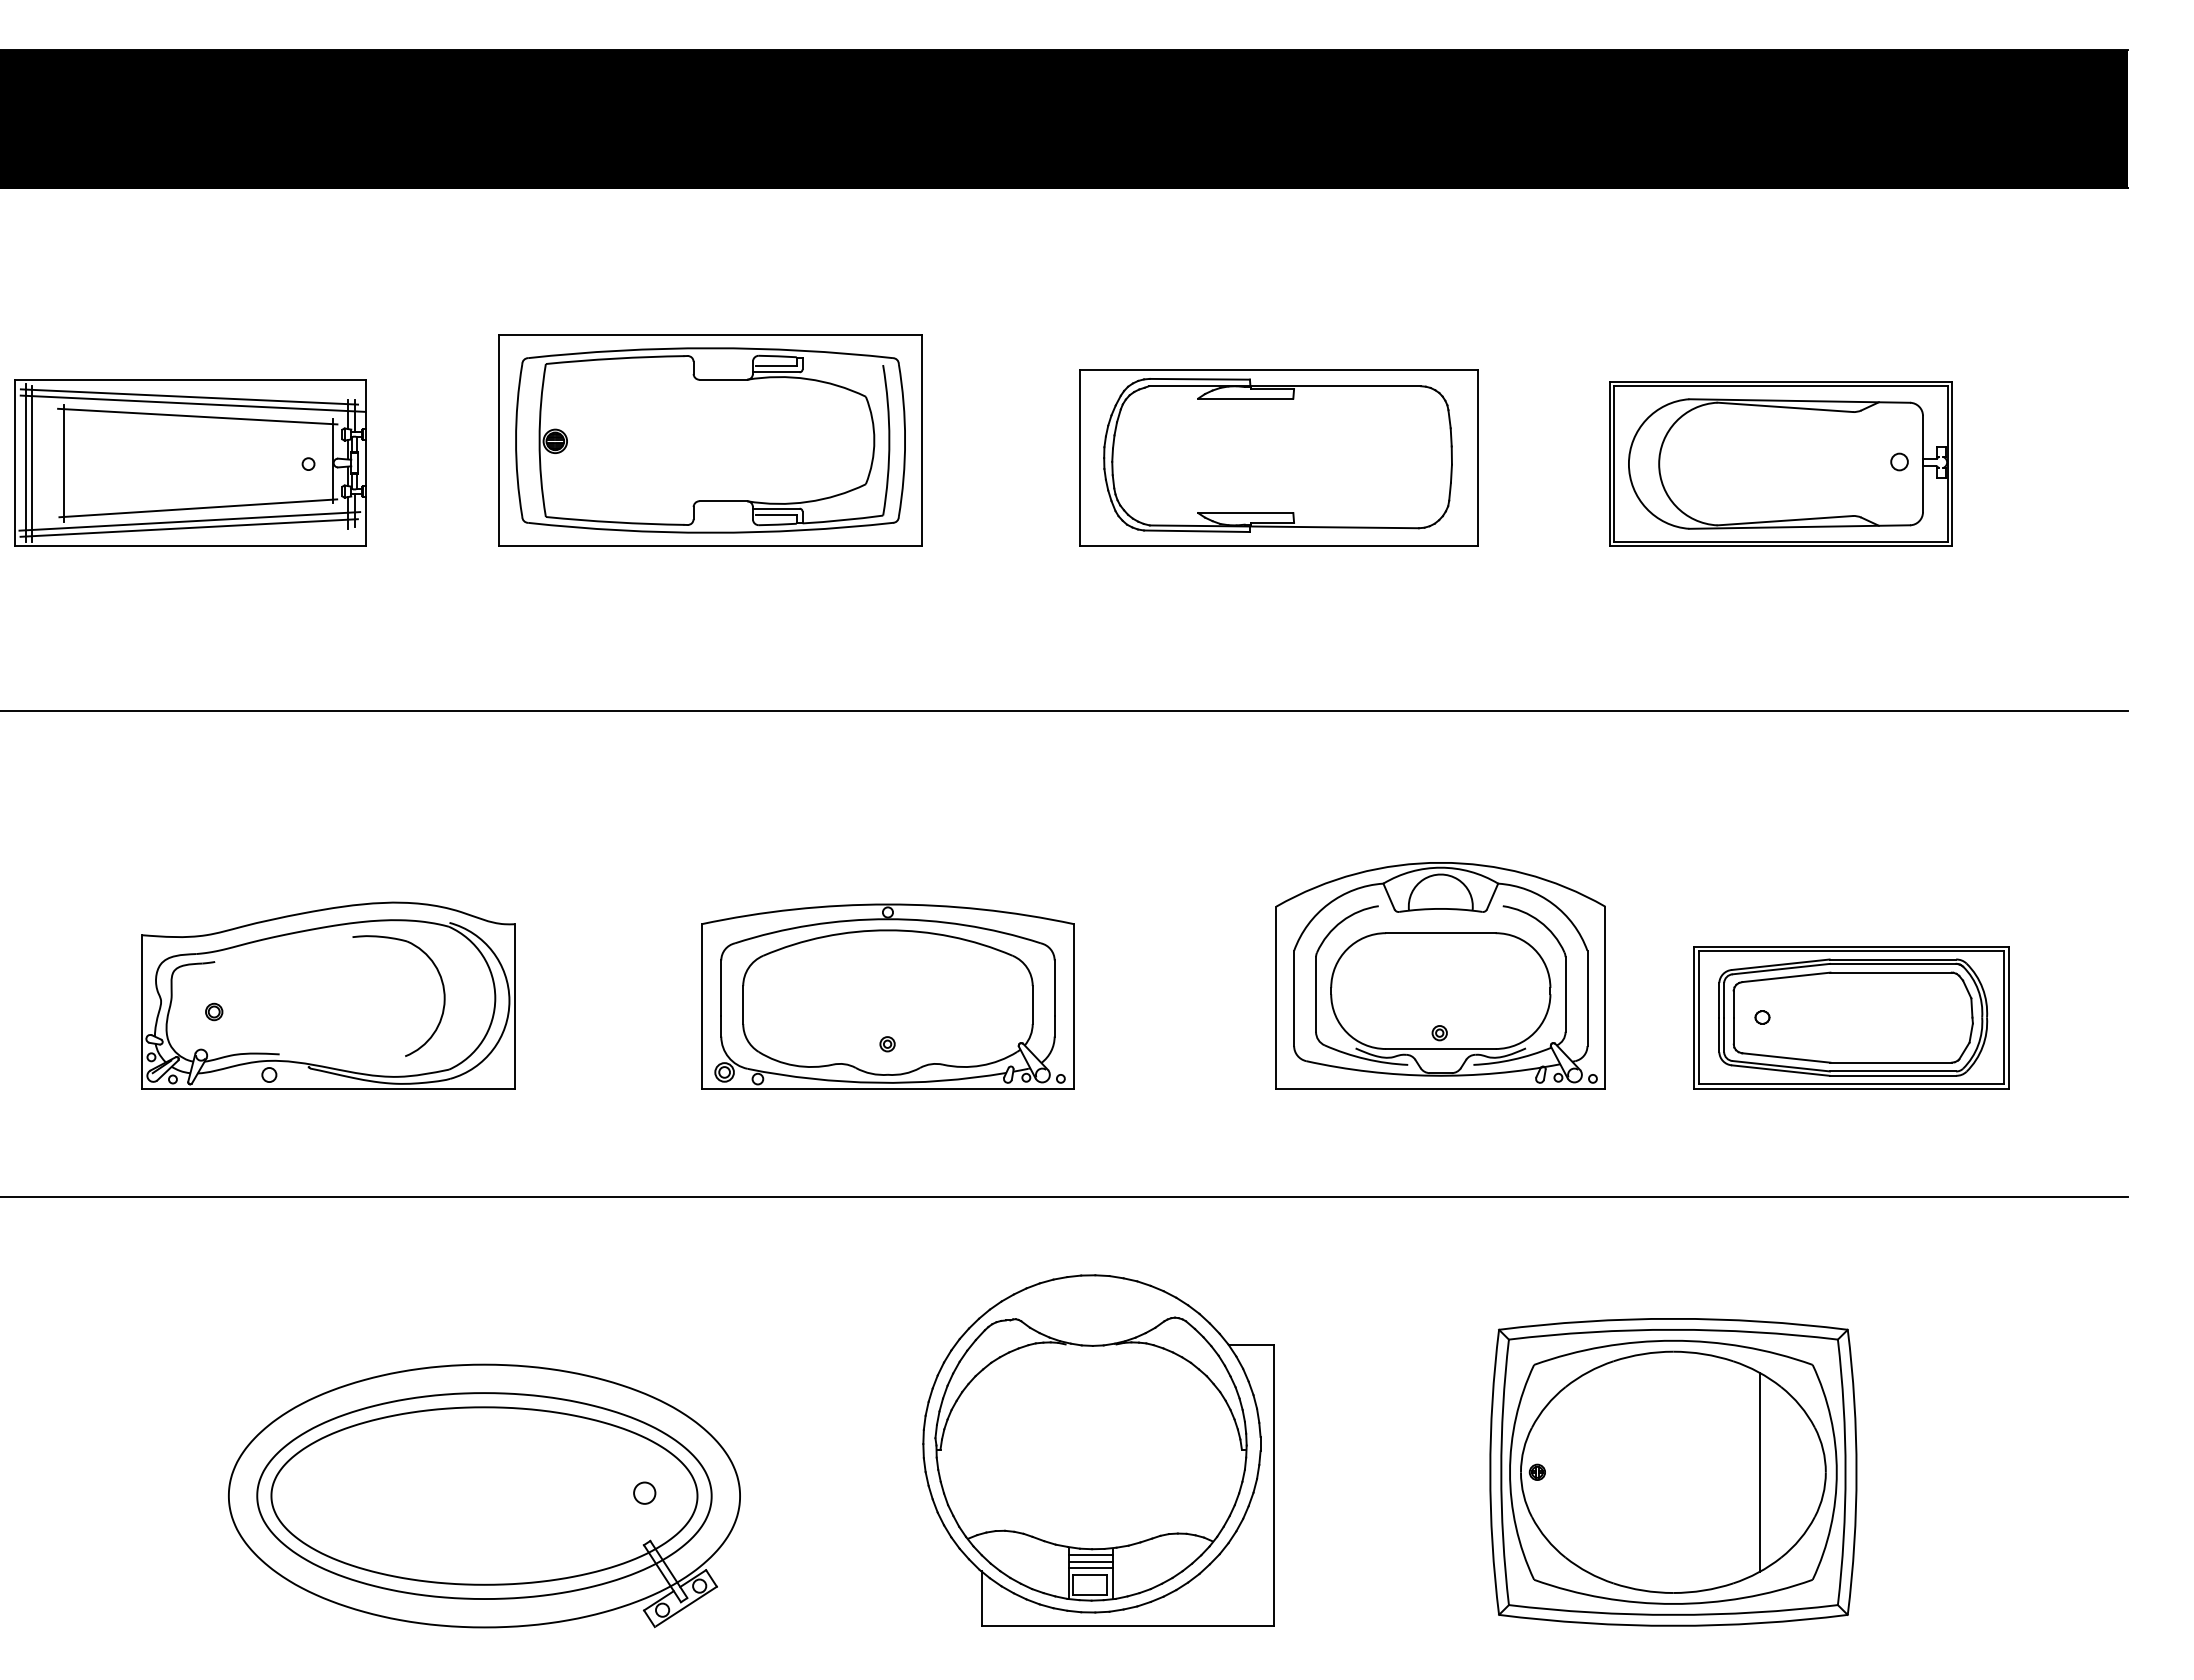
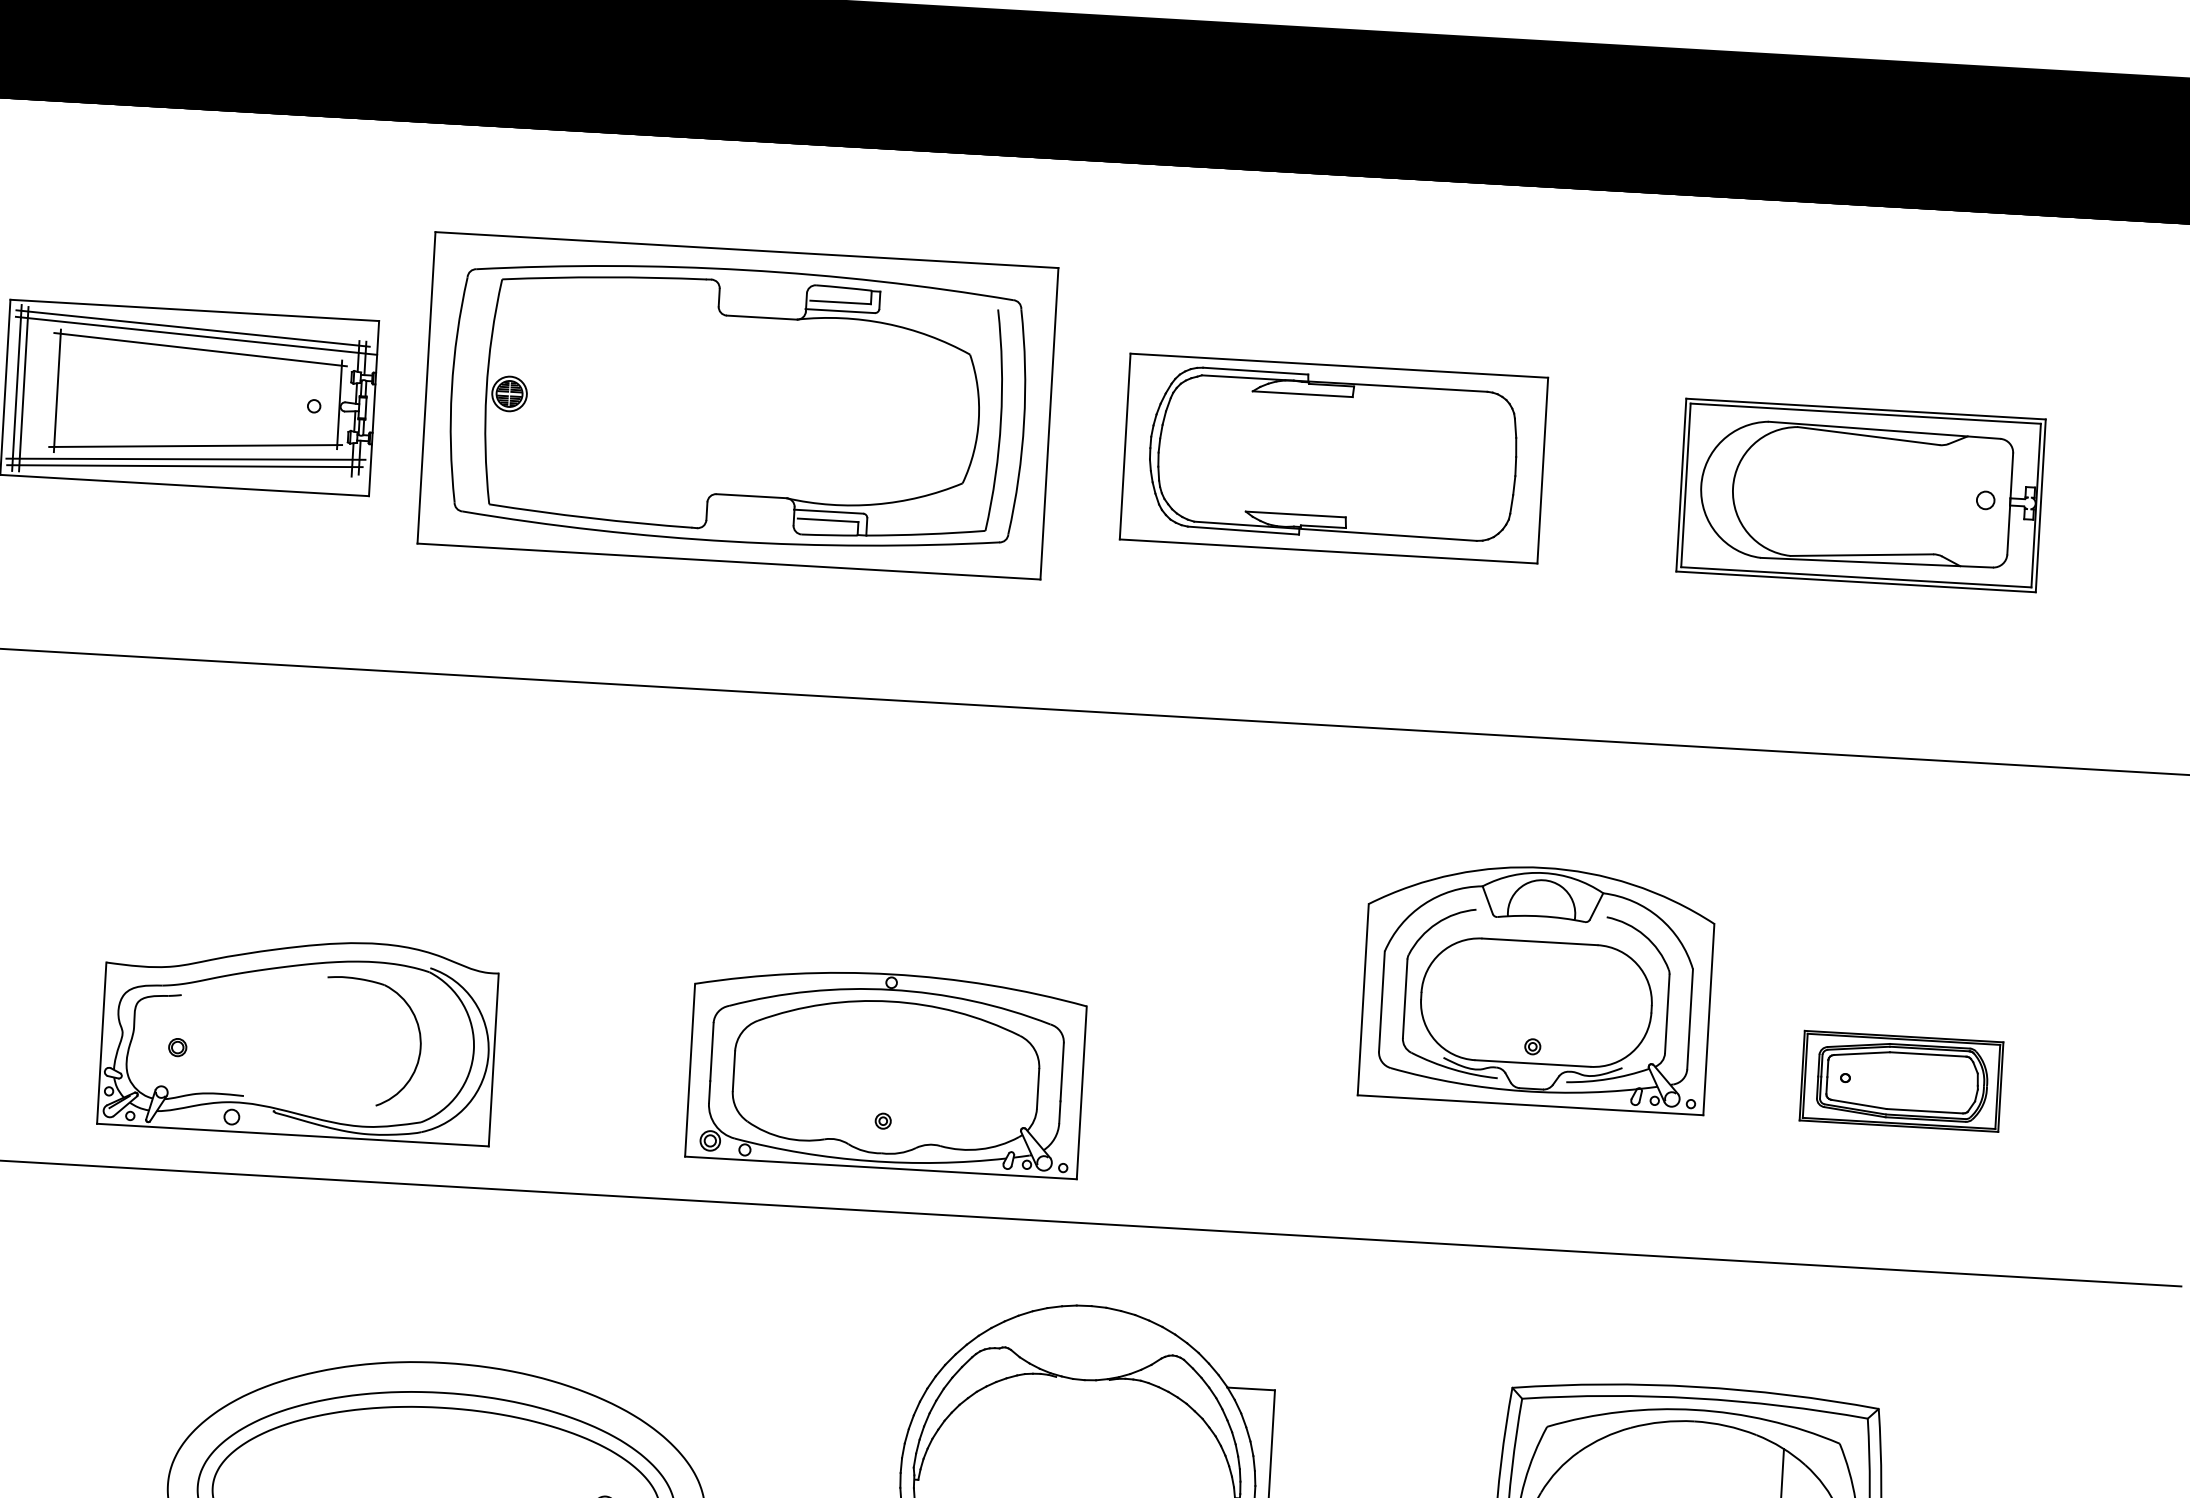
part: (710, 440) -> (737, 405), size x1.4
part: (1440, 975) -> (1537, 986), moved
part: (328, 995) -> (298, 1037), moved
part: (887, 996) -> (886, 1071), moved
part: (1851, 1017) -> (1901, 1081), size x0.6

